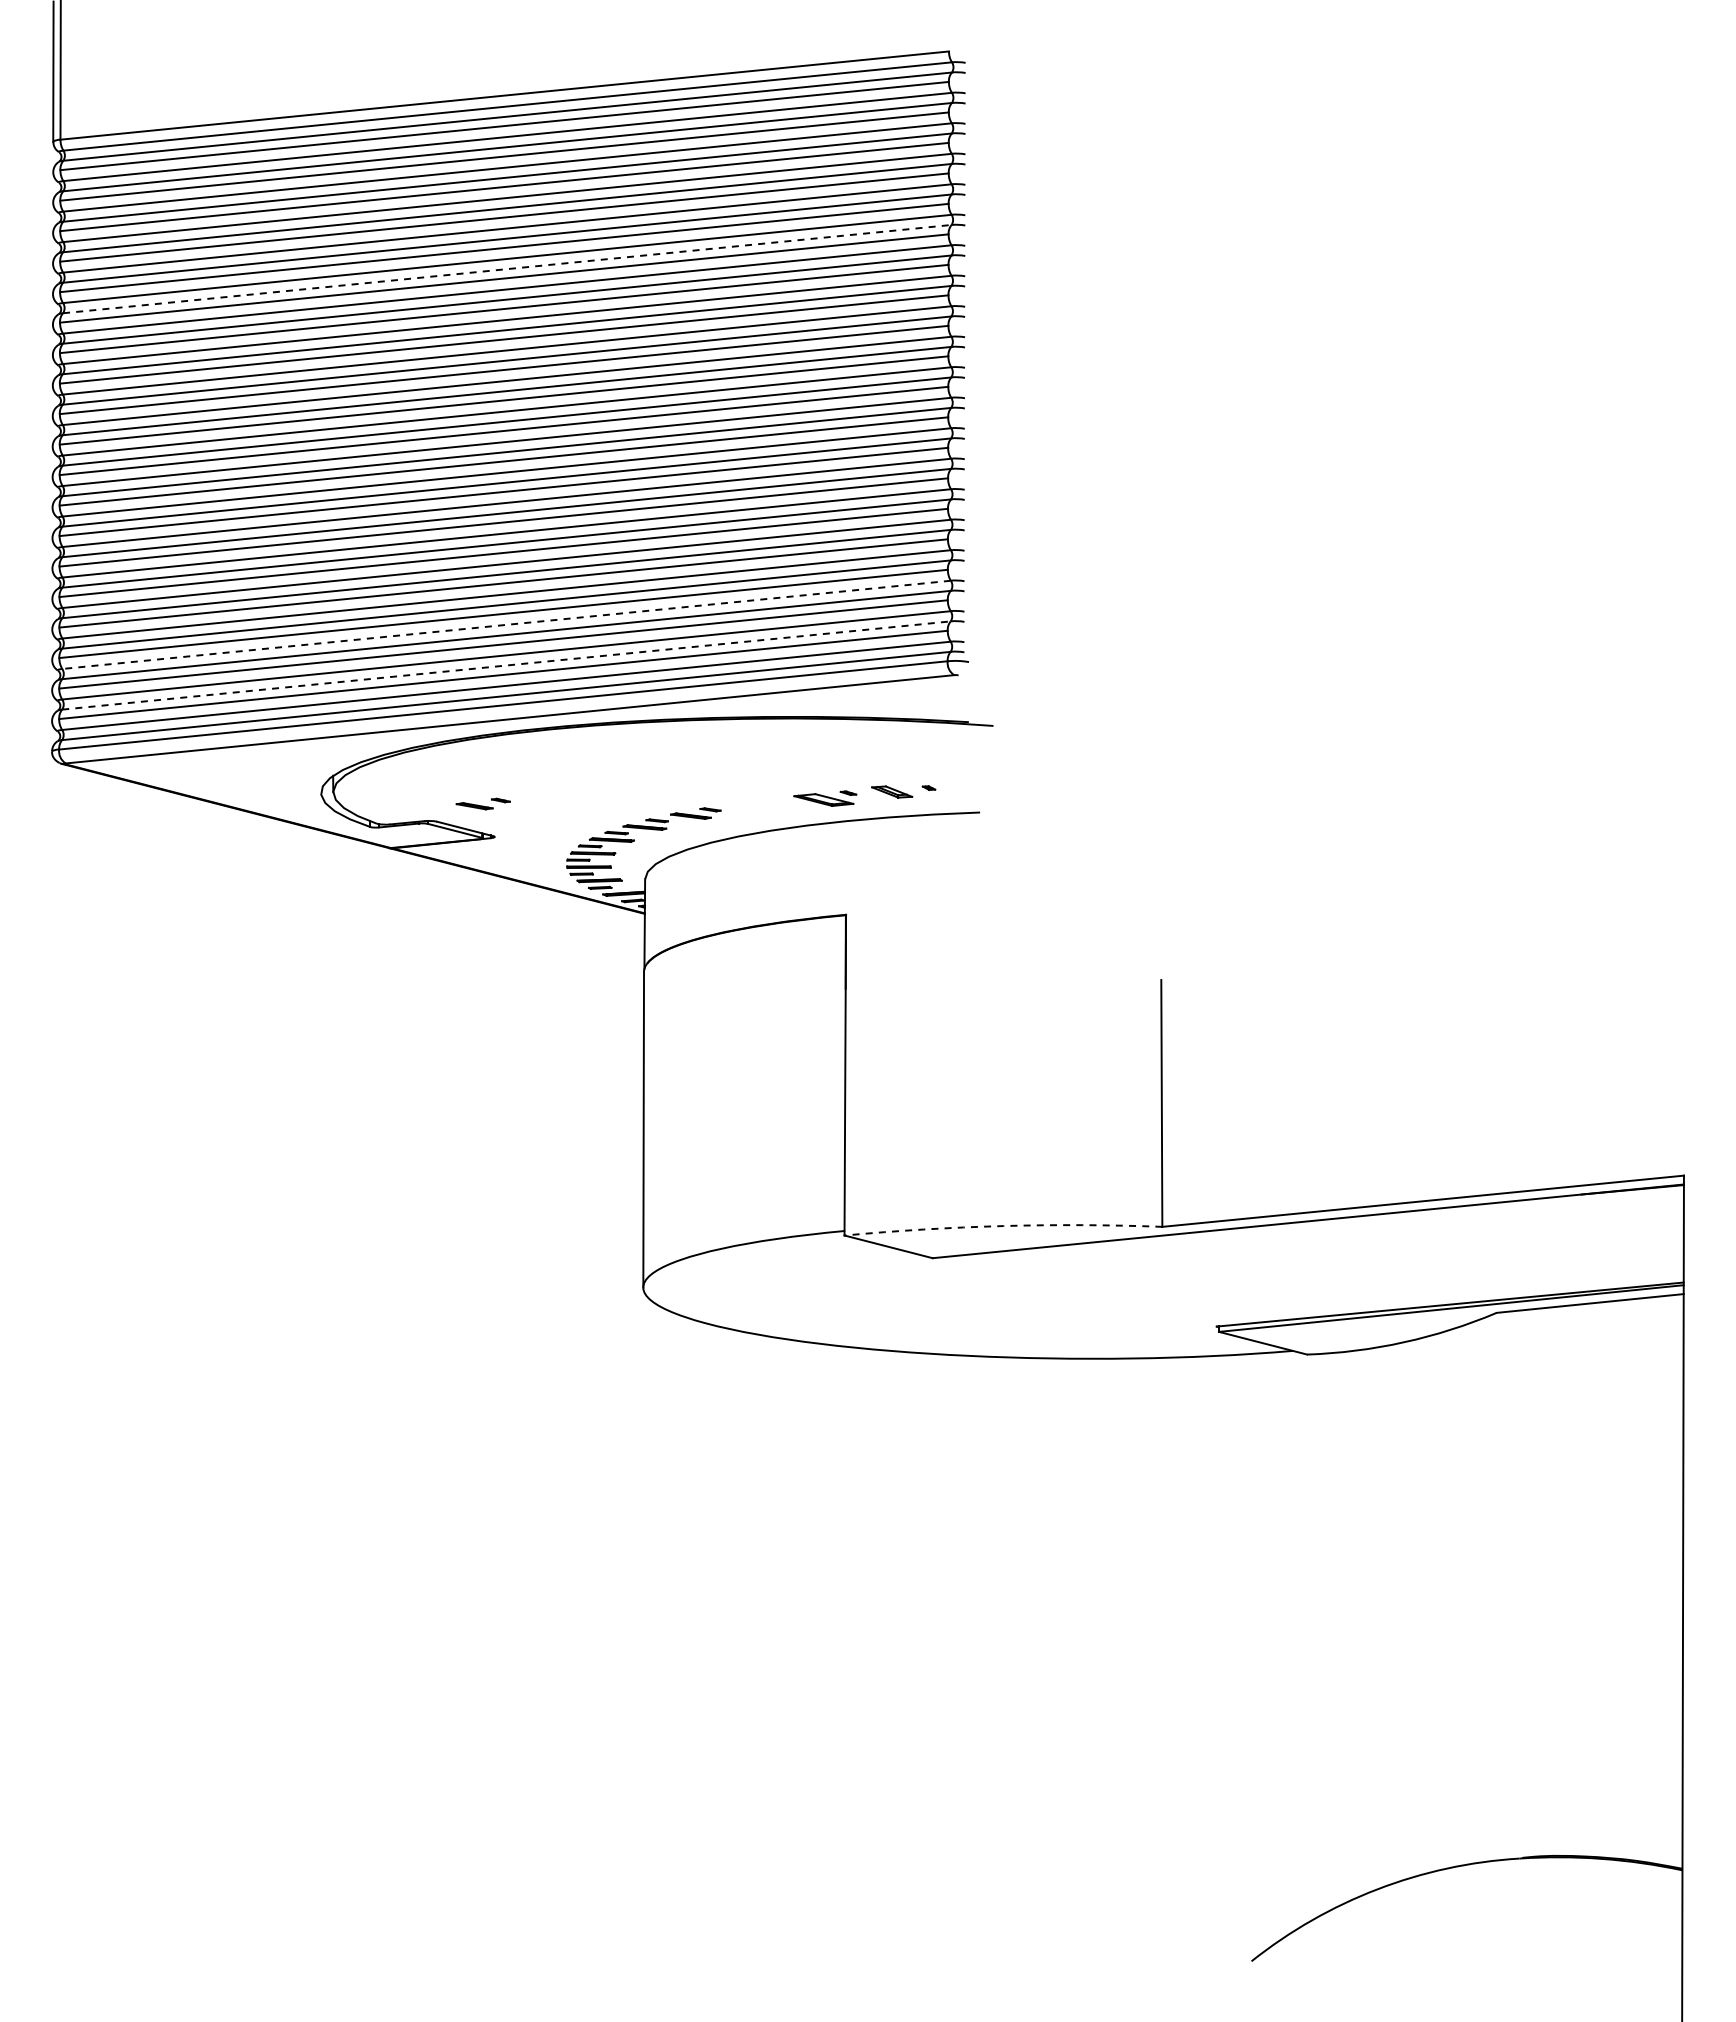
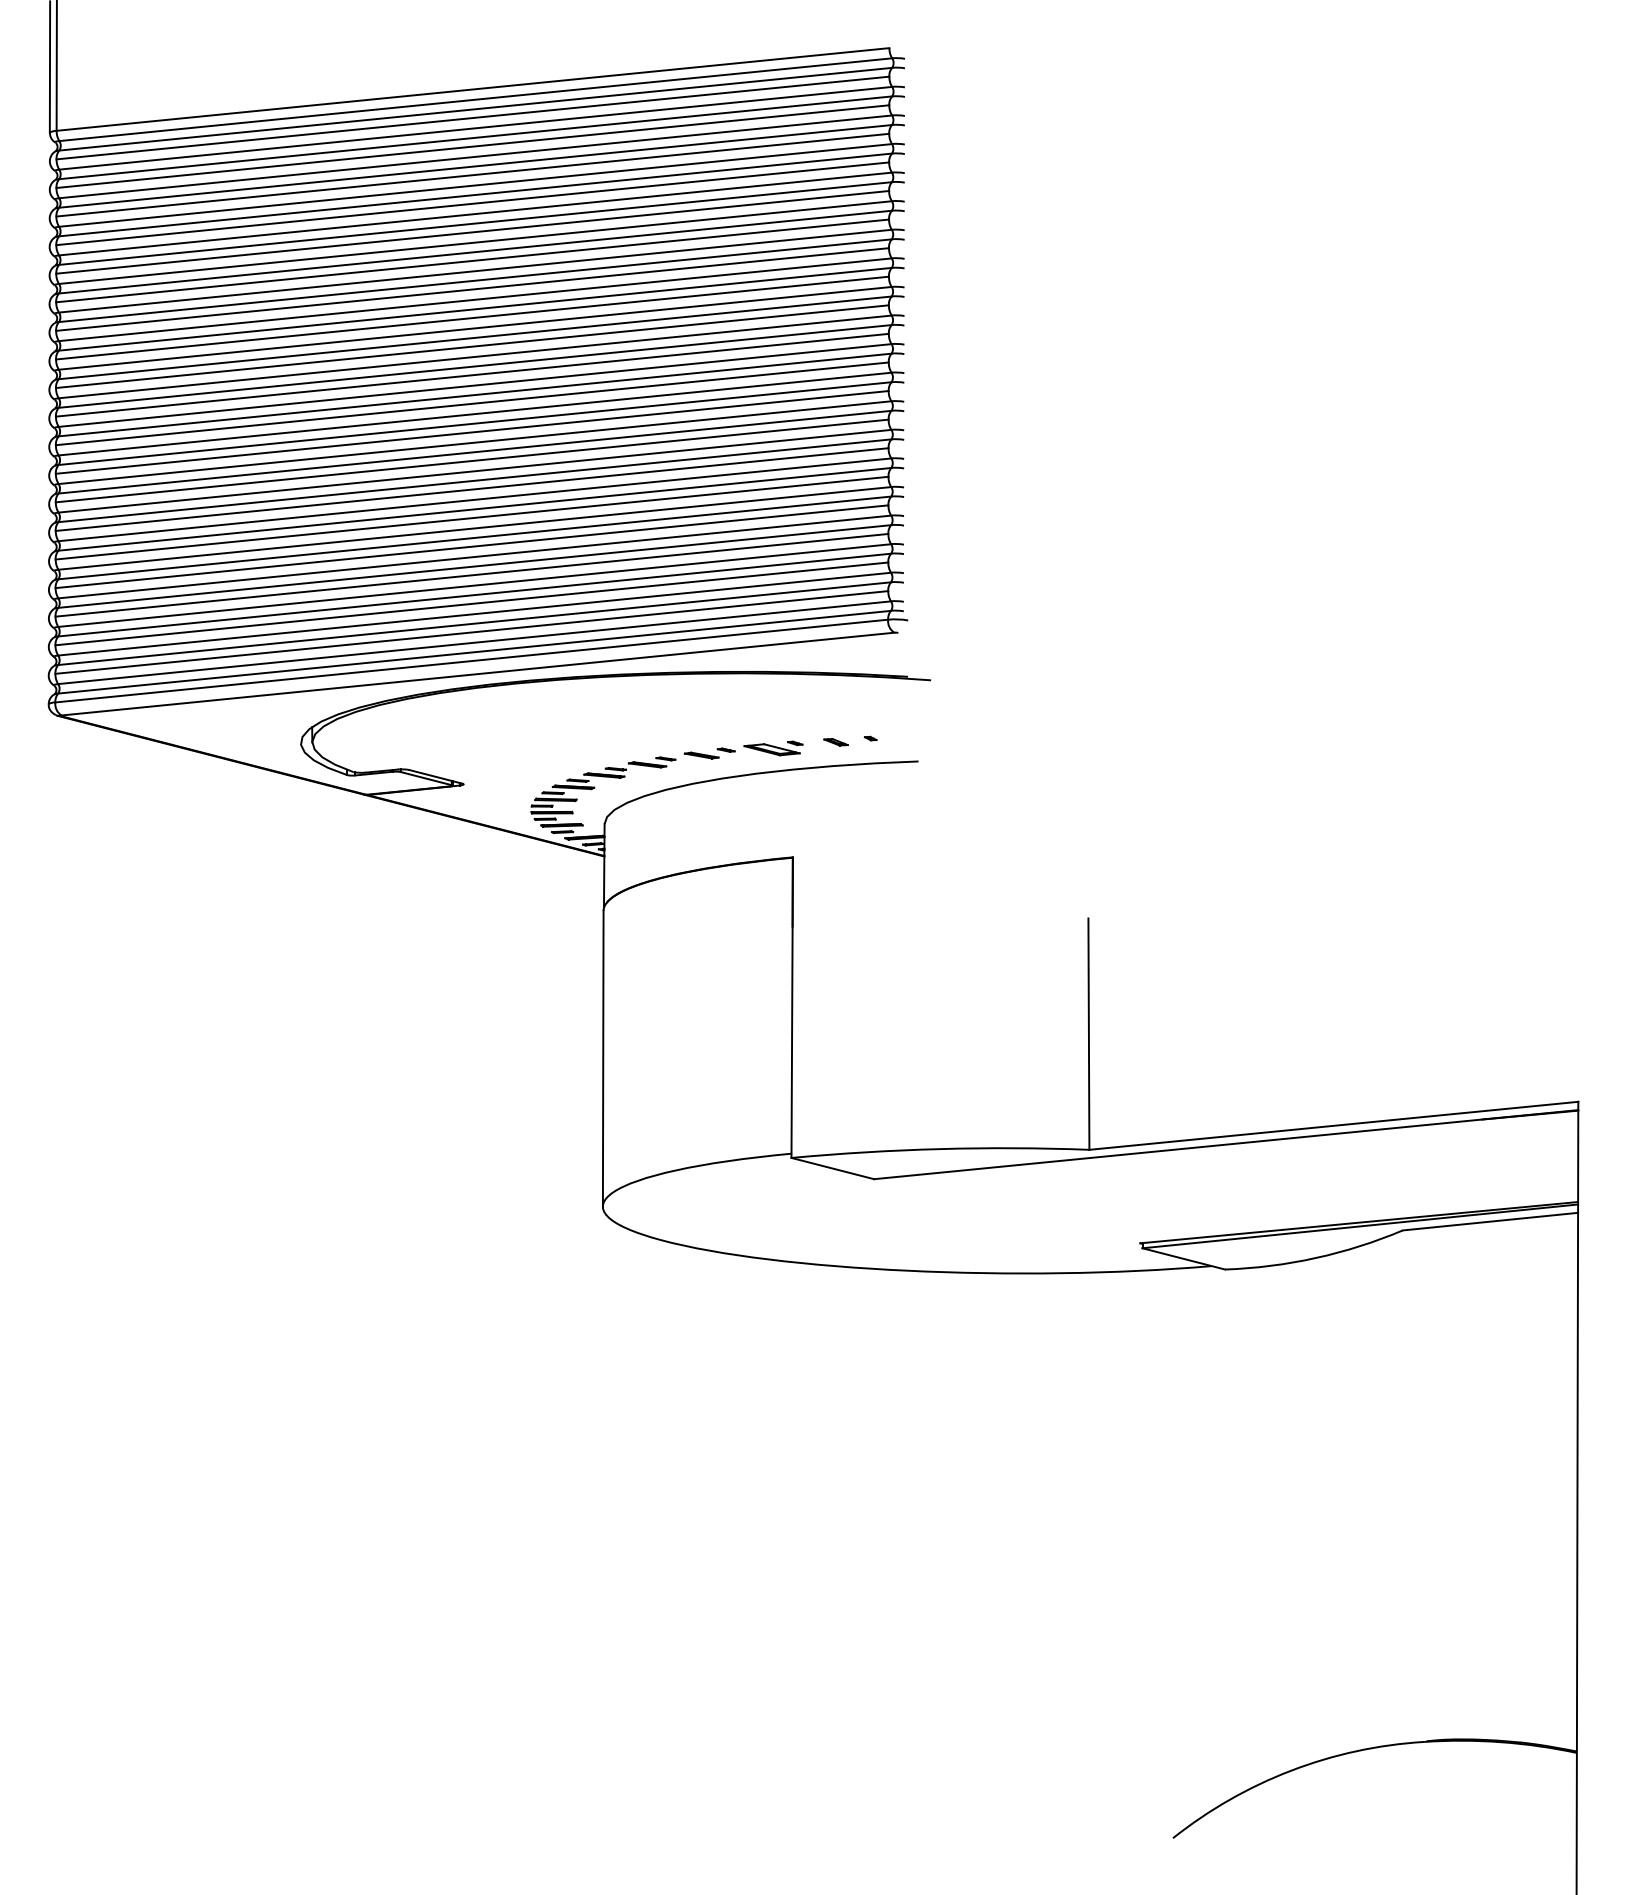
line: (507, 269) -> (475, 252), dashed -> solid
line: (506, 624) -> (474, 585), dashed -> solid
line: (506, 665) -> (474, 623), dashed -> solid
part: (891, 791) -> (835, 741), size x0.62
part: (482, 803) -> (708, 753), moved
arc: (1003, 1226) -> (940, 1149), dashed -> solid

